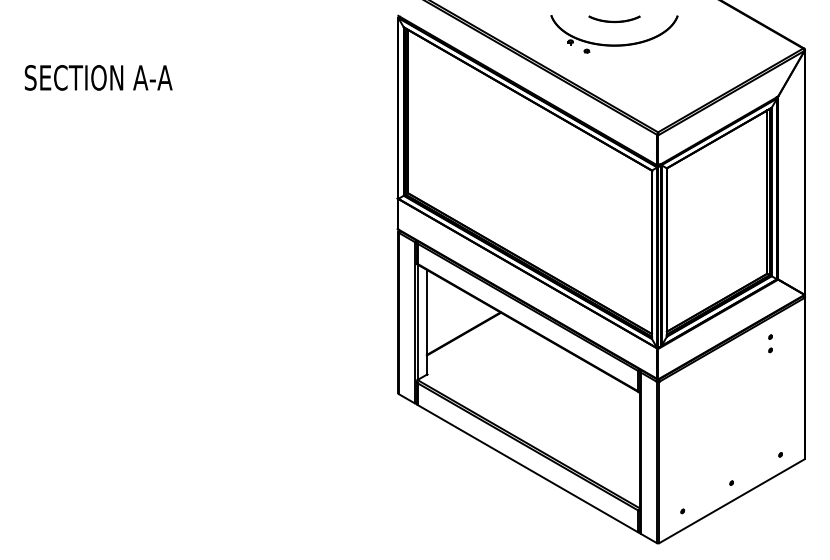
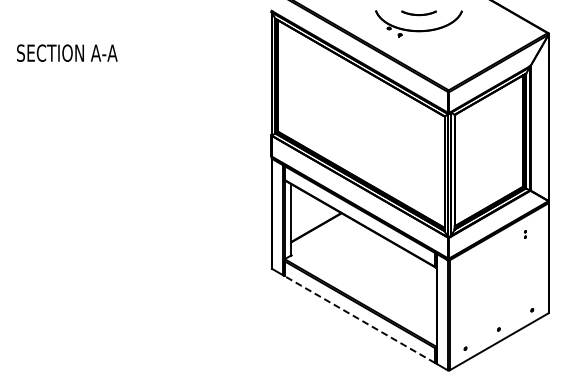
part: (770, 343) -> (525, 234), size x0.6
line: (527, 468) -> (359, 319), solid -> dashed

